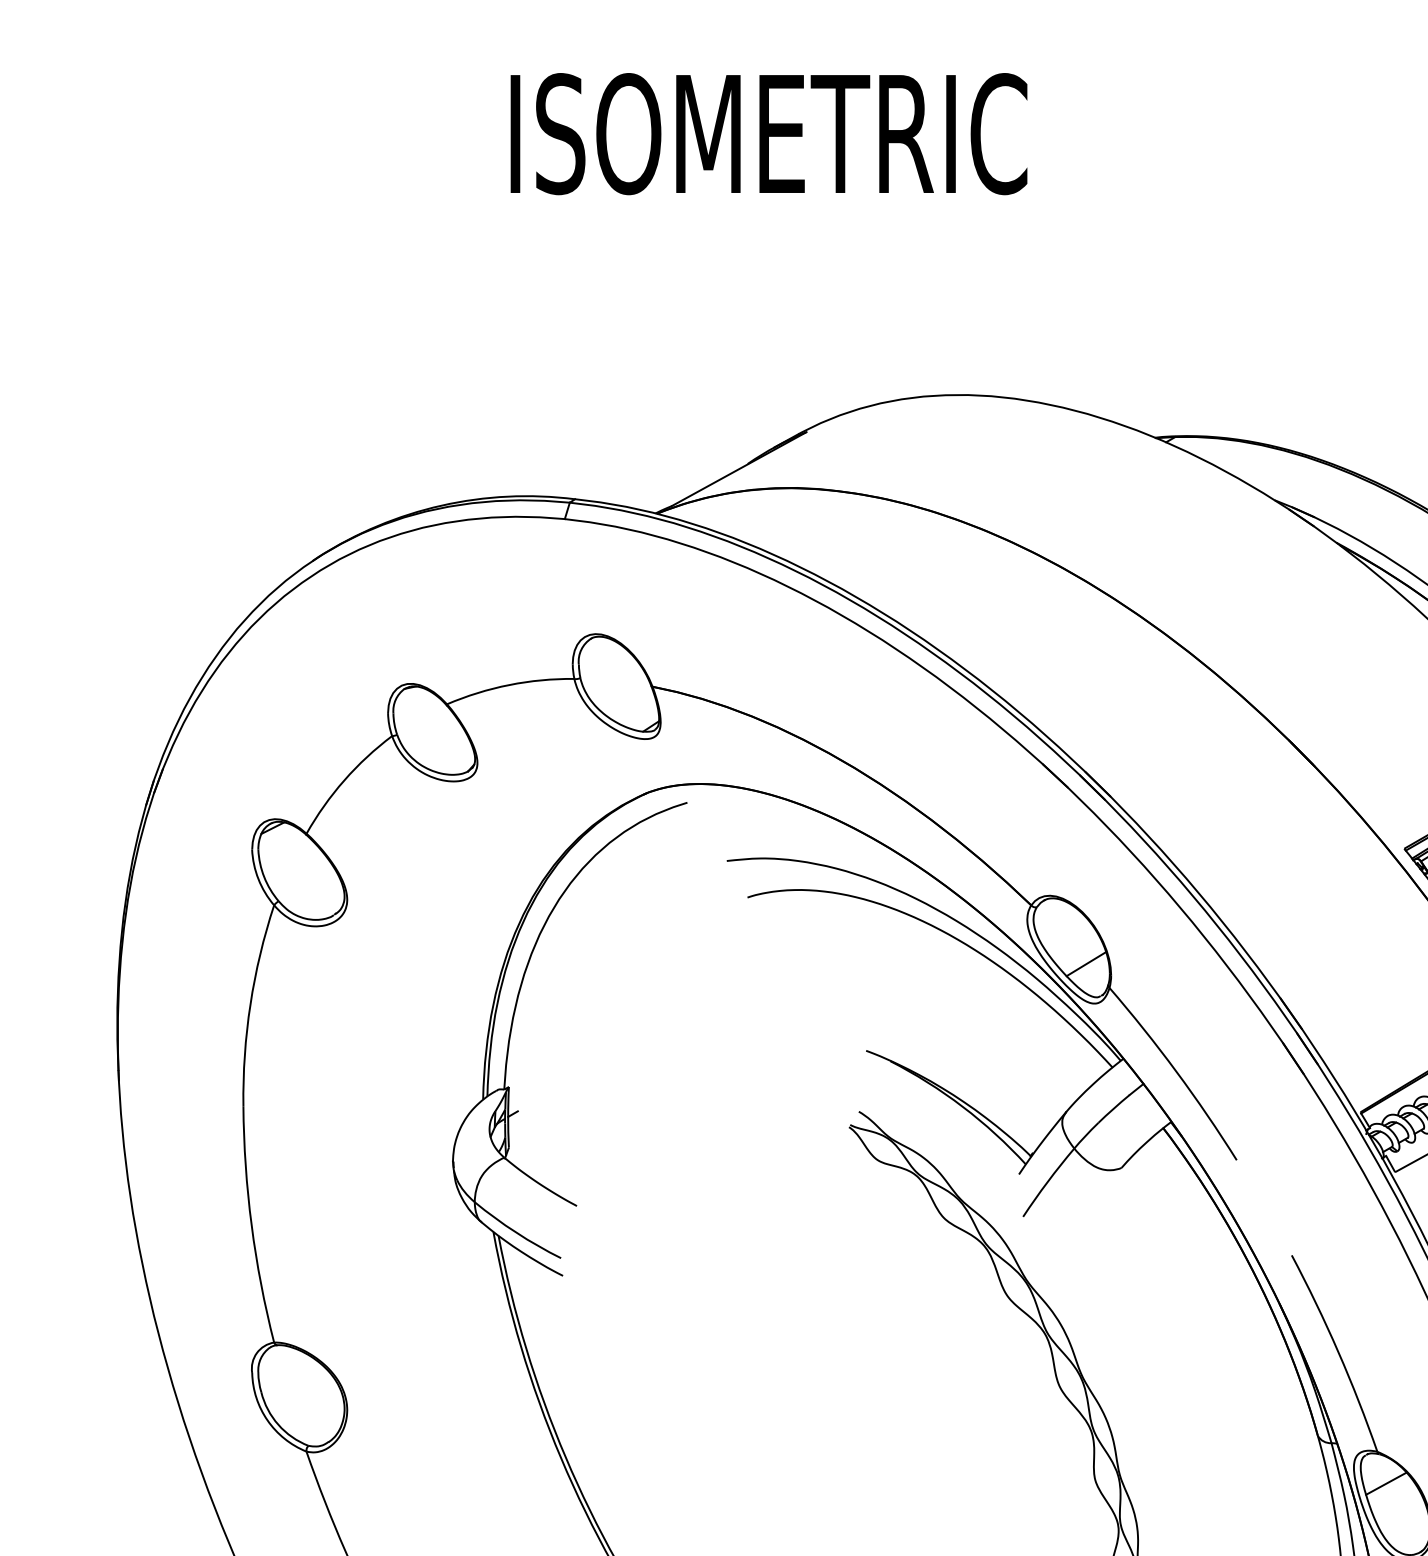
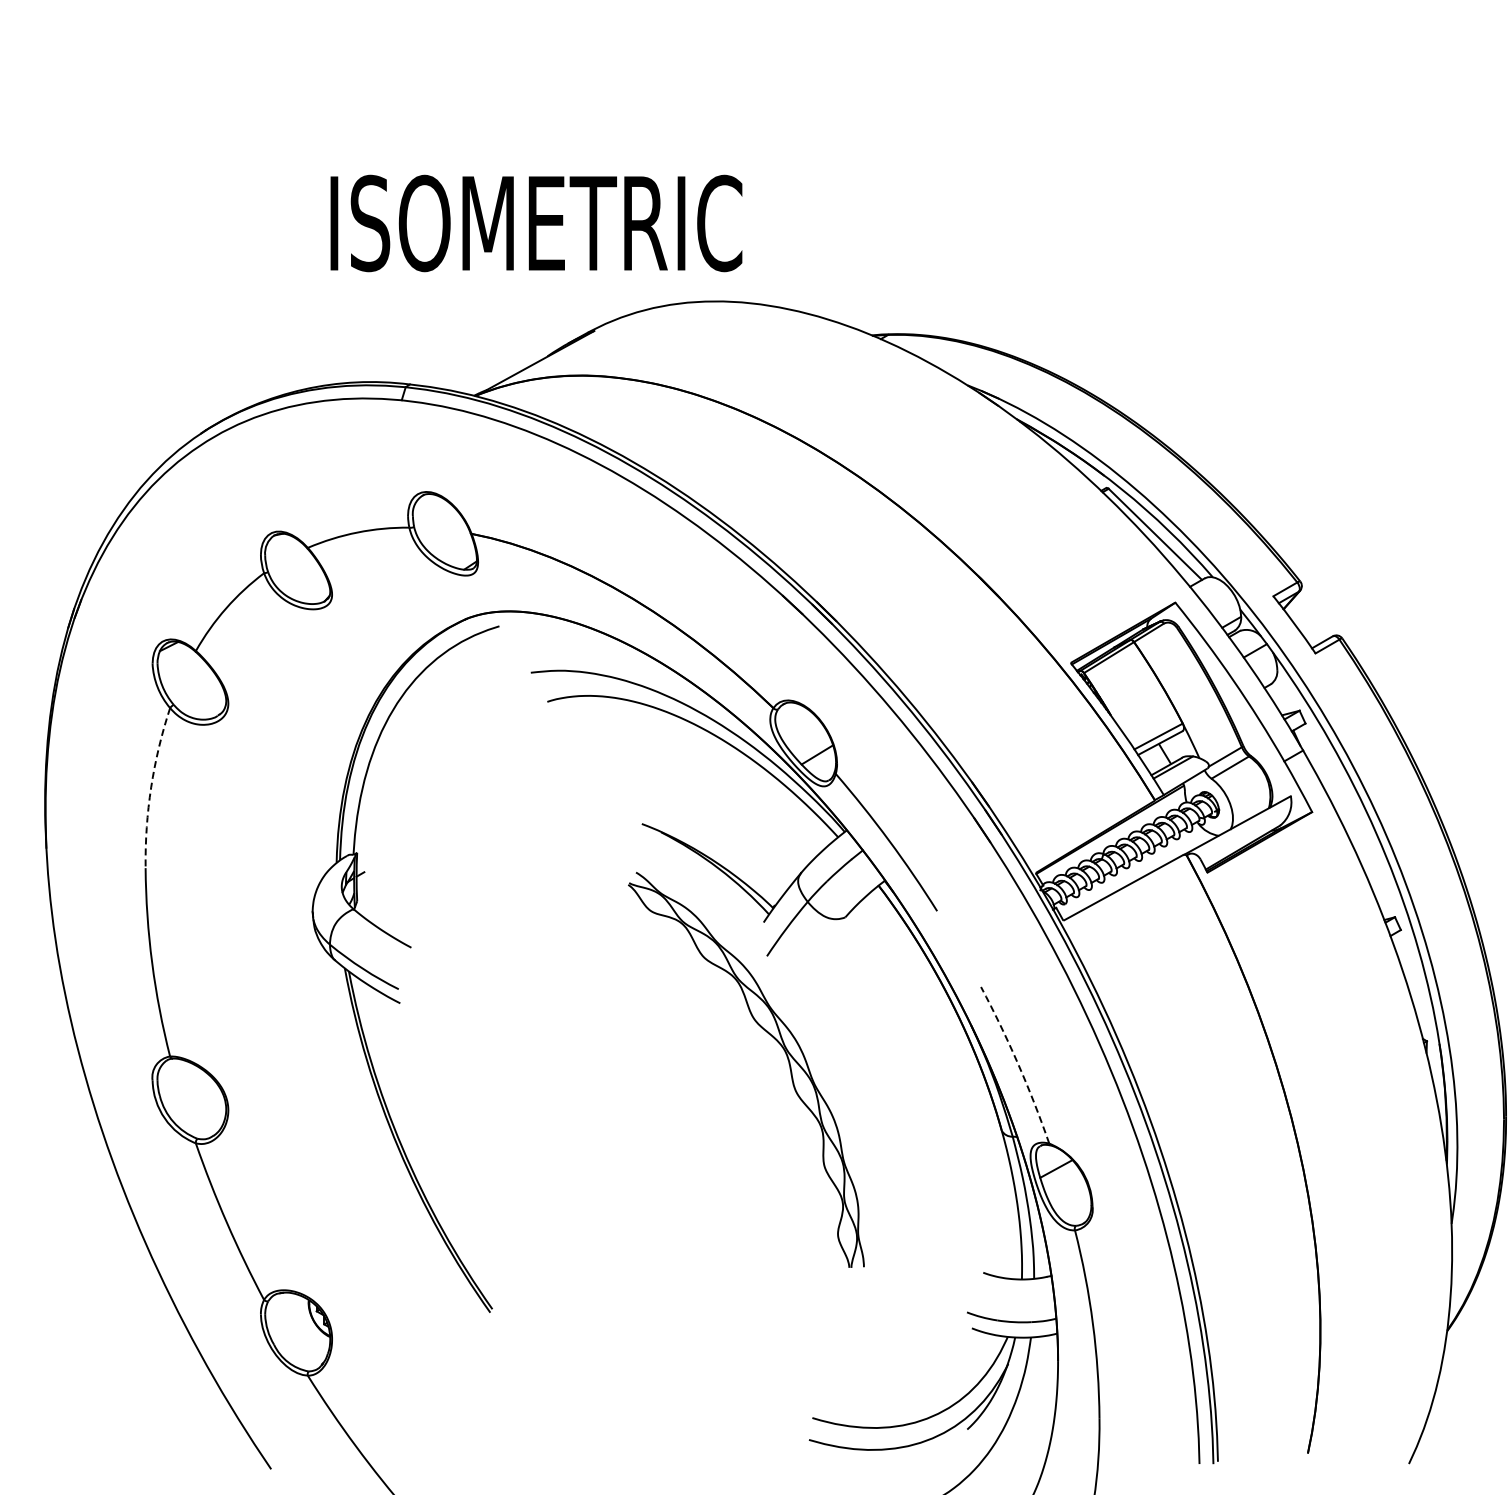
text: (769, 134) -> (536, 223), moved
arc: (250, 1004) -> (151, 787), solid -> dashed
arc: (1338, 1351) -> (1018, 1063), solid -> dashed

